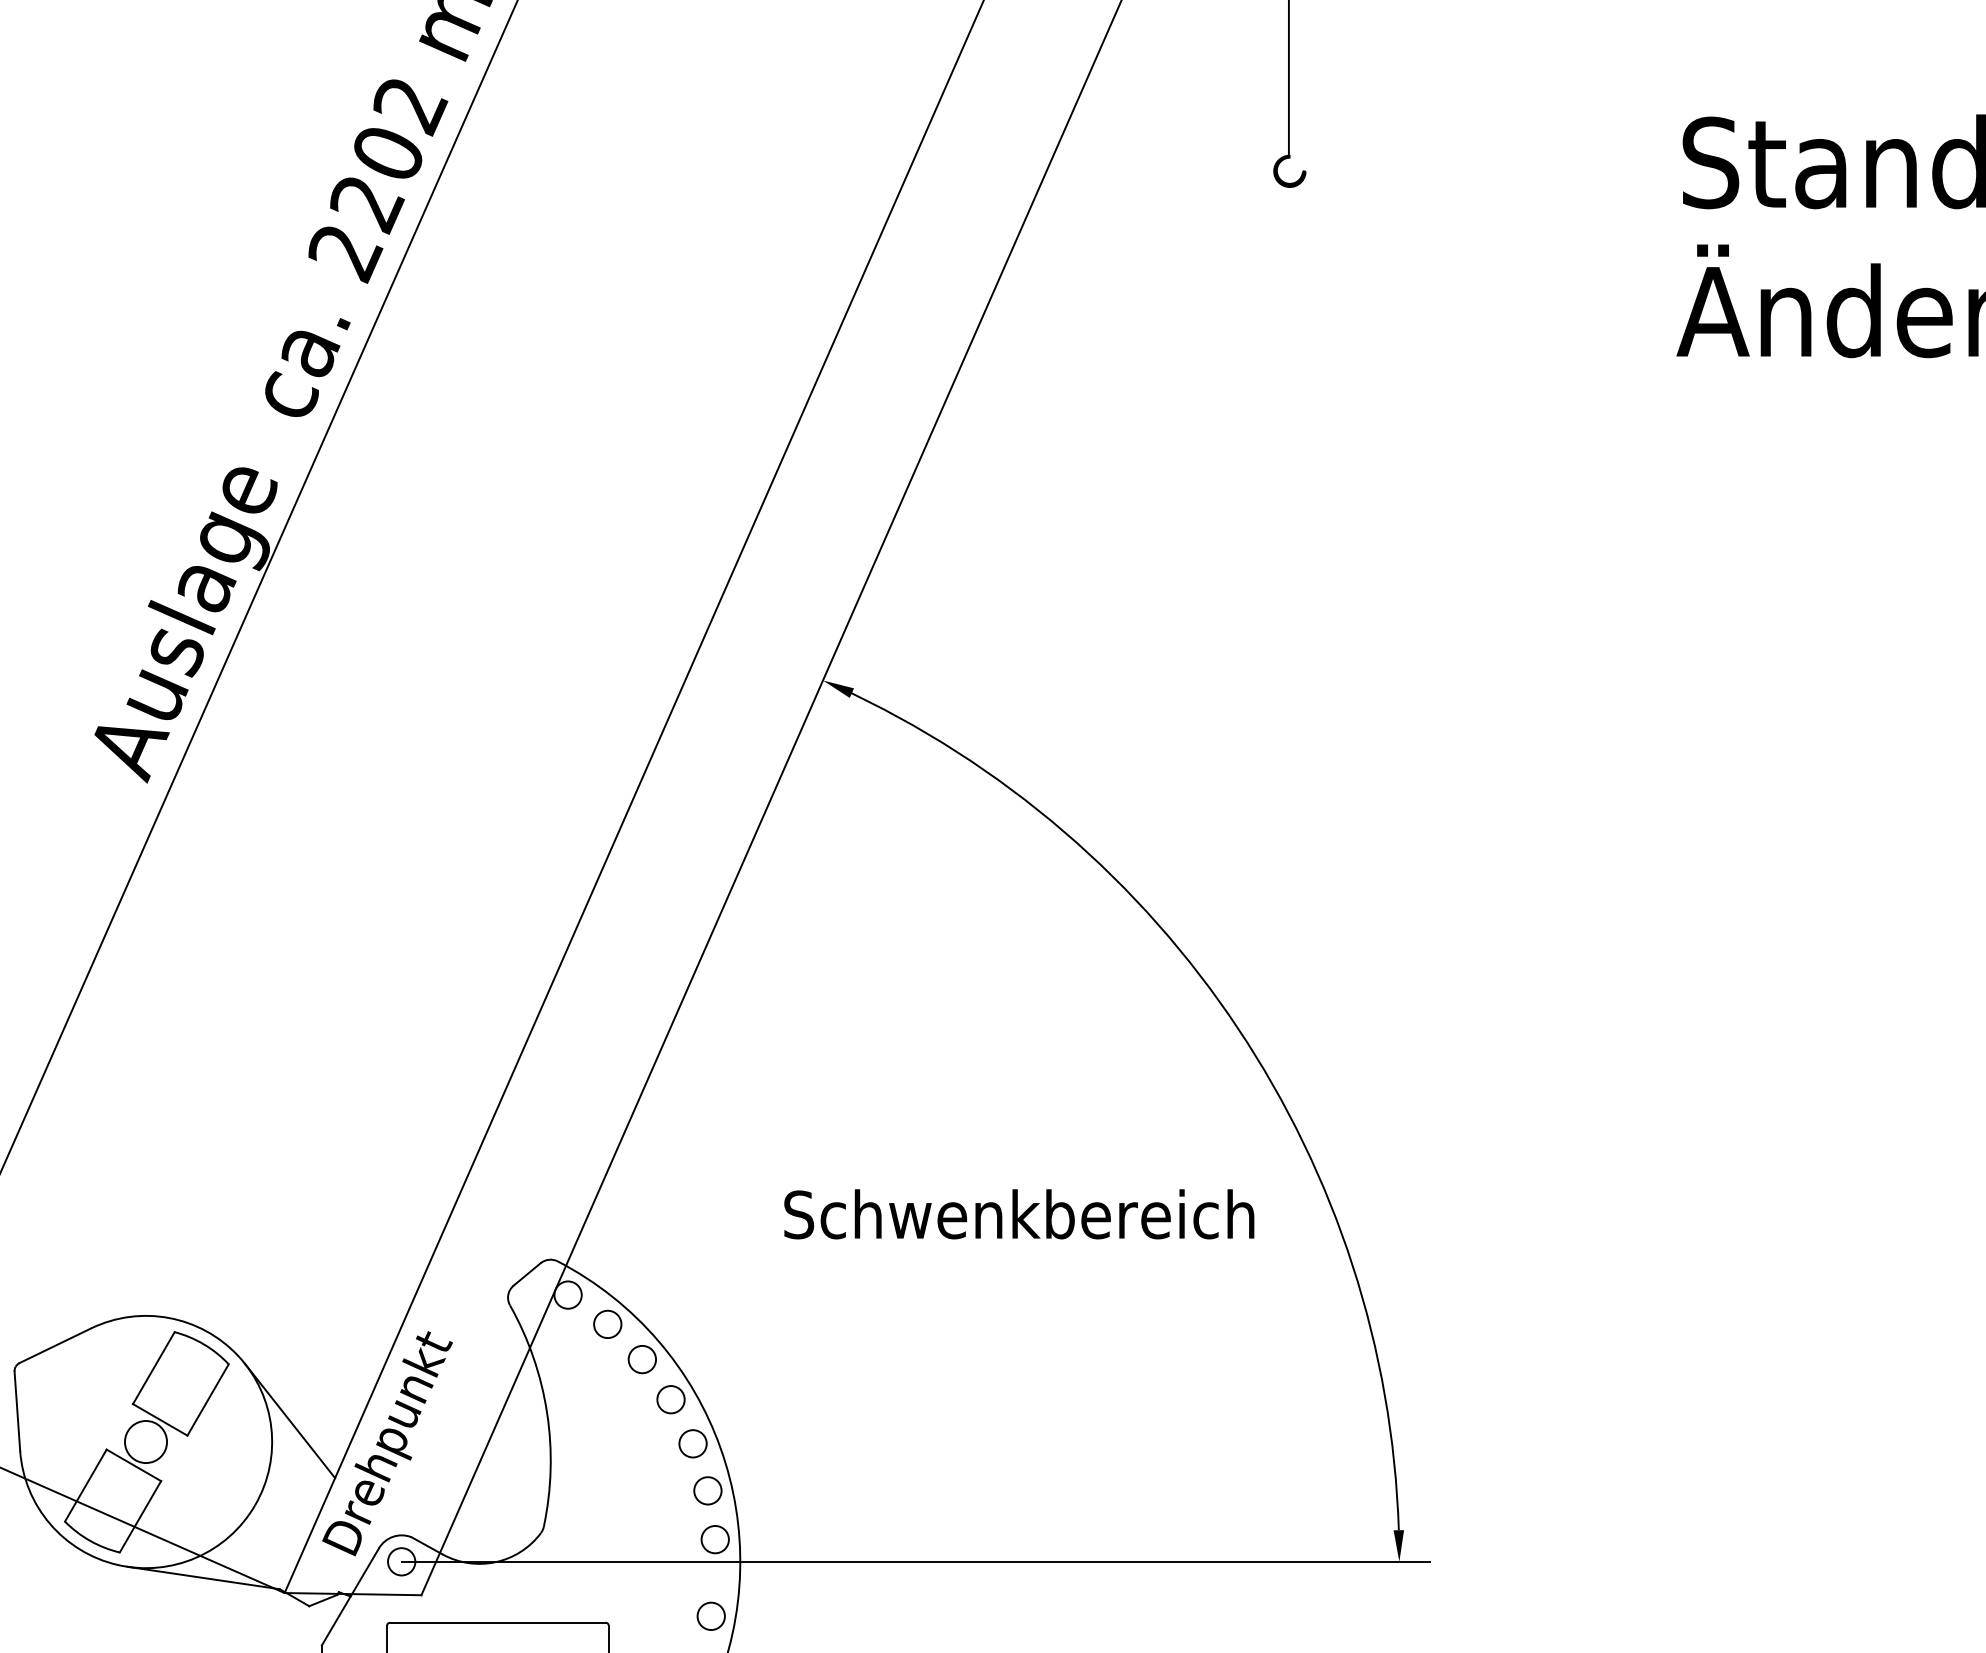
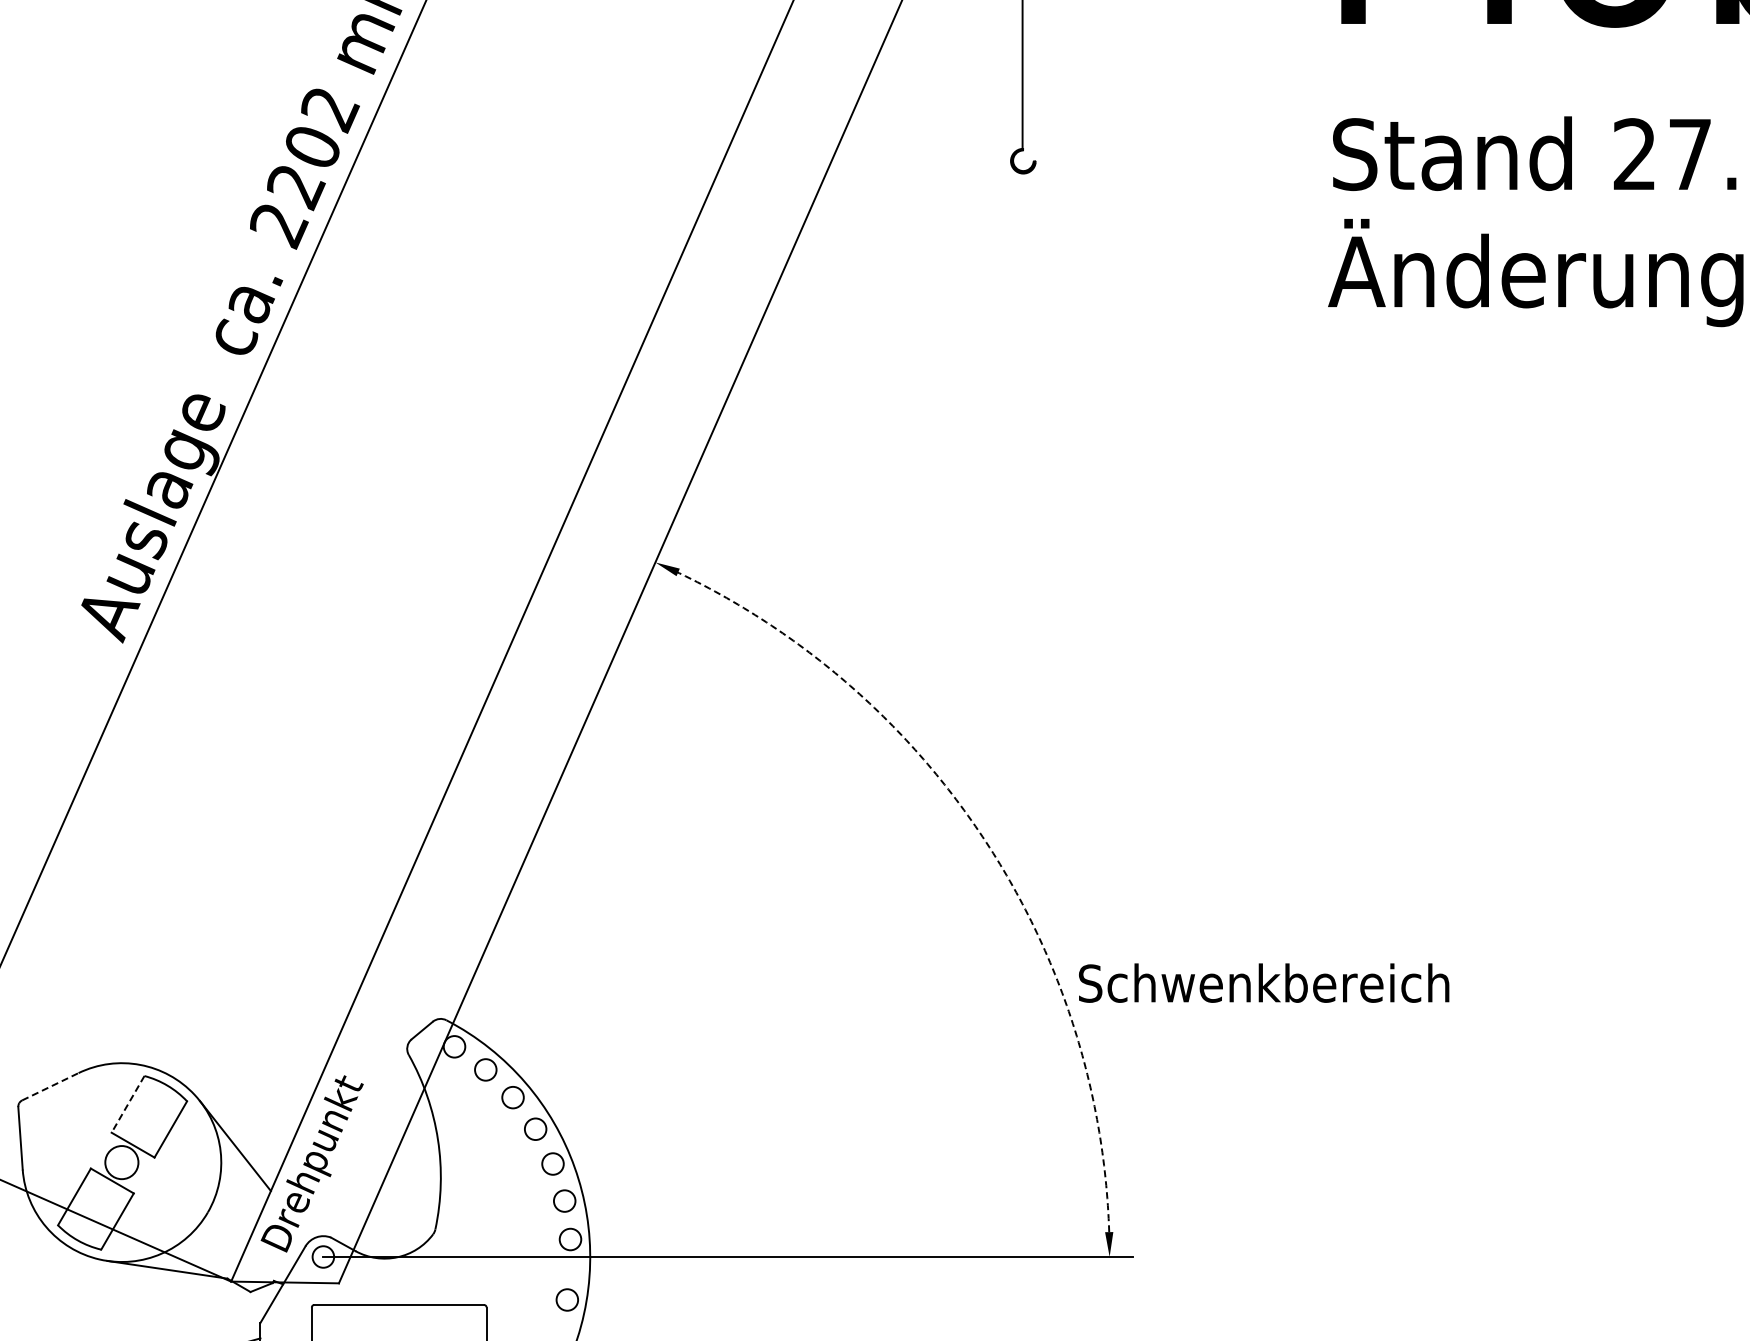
arc: (1238, 1028) -> (982, 836), solid -> dashed
text: (1019, 1213) -> (1264, 982), moved
line: (55, 1345) -> (50, 1086), solid -> dashed
line: (154, 1368) -> (128, 1104), solid -> dashed

